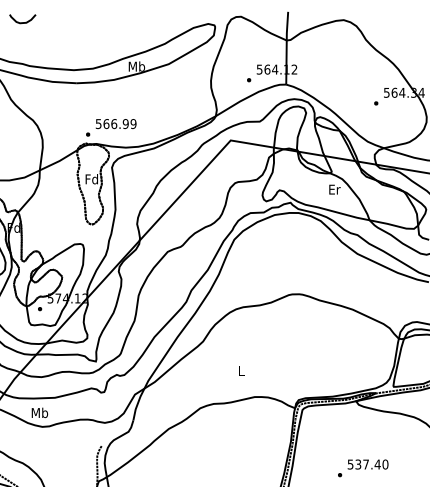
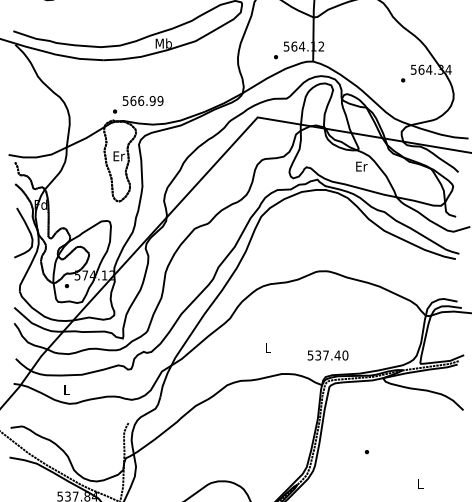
text: (91, 179) -> (118, 156), Fd -> Er
text: (39, 412) -> (66, 389), Mb -> L
text: (367, 464) -> (327, 355), moved

